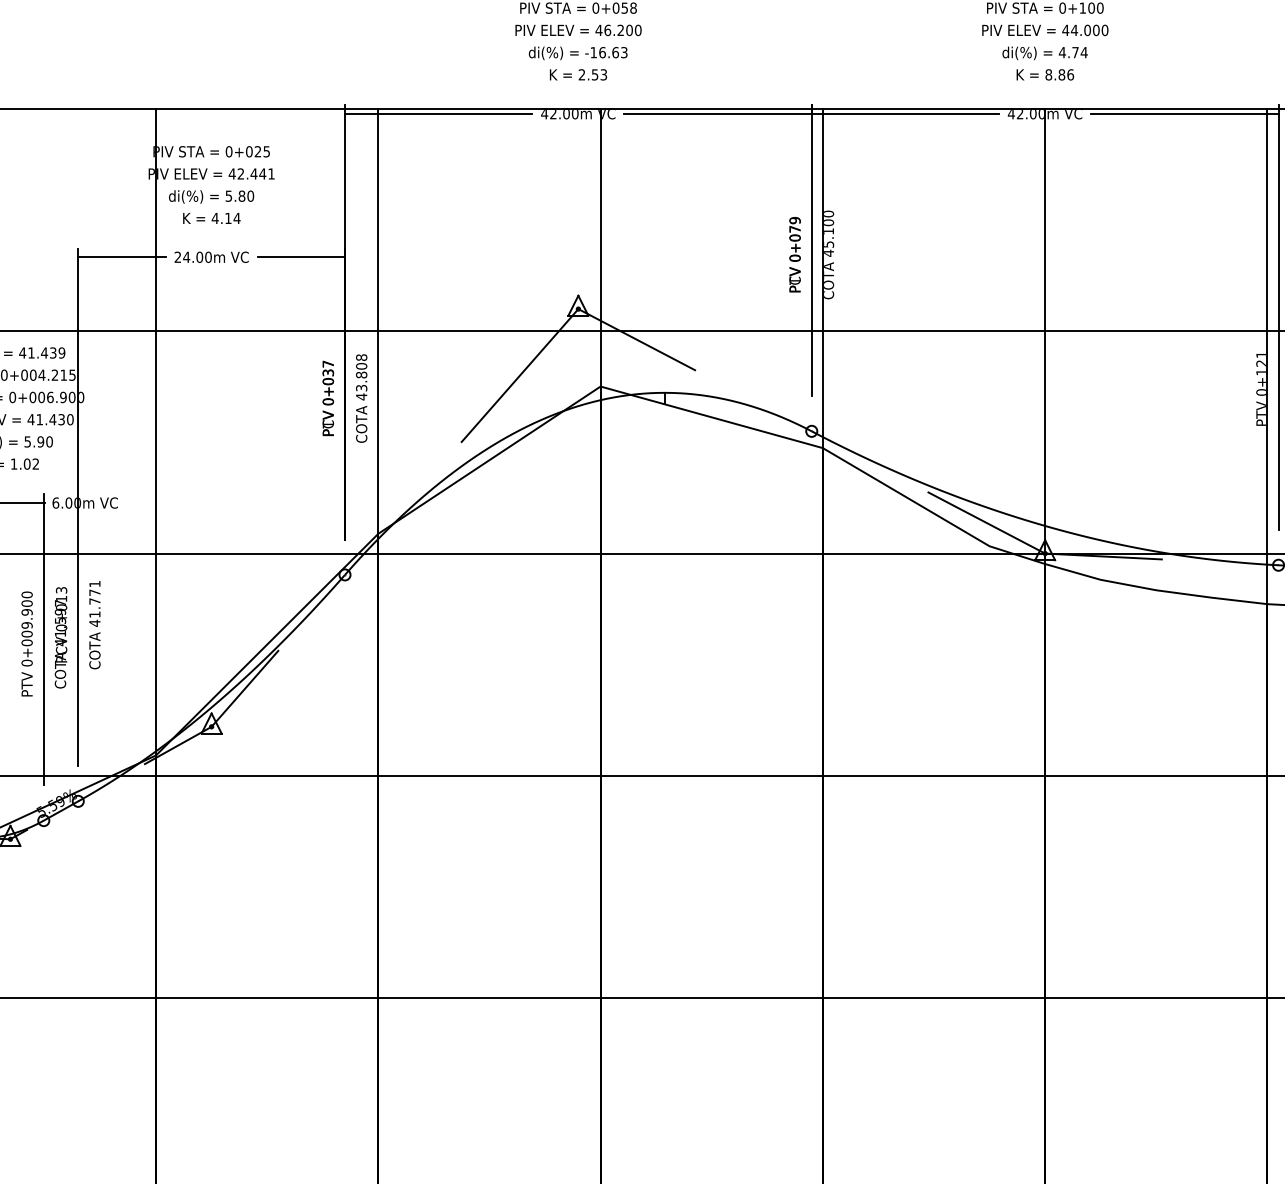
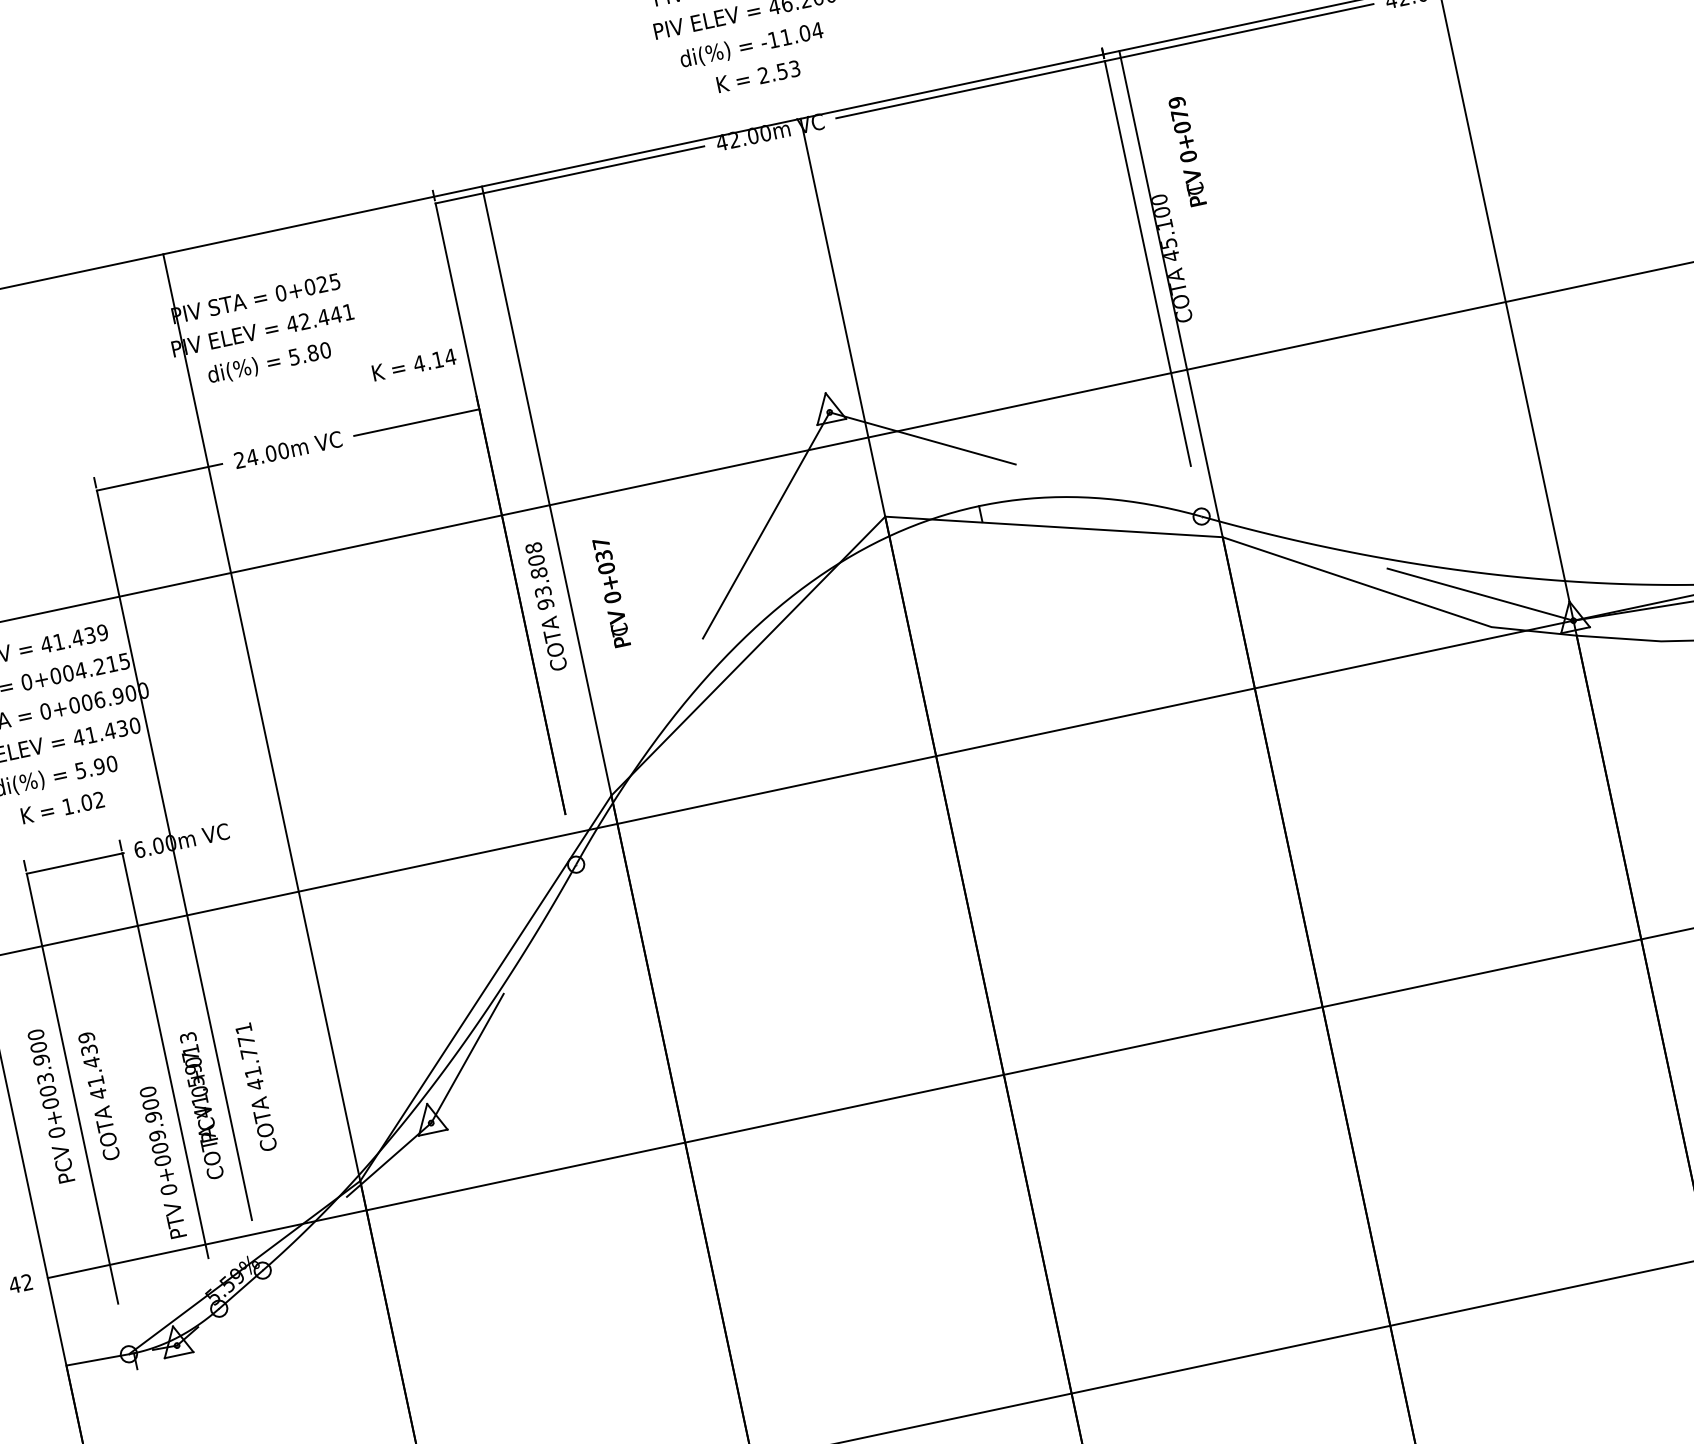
text: (613, 52) -> (801, 33), -16.63 -> -11.04
text: (211, 218) -> (413, 365), moved
text: (794, 254) -> (1186, 151), moved
text: (361, 396) -> (545, 603), 43.808 -> 93.808
text: (328, 398) -> (612, 592), moved
text: (94, 625) -> (255, 1087), moved
text: (60, 637) -> (201, 1105), moved
text: (26, 643) -> (162, 1161), moved

